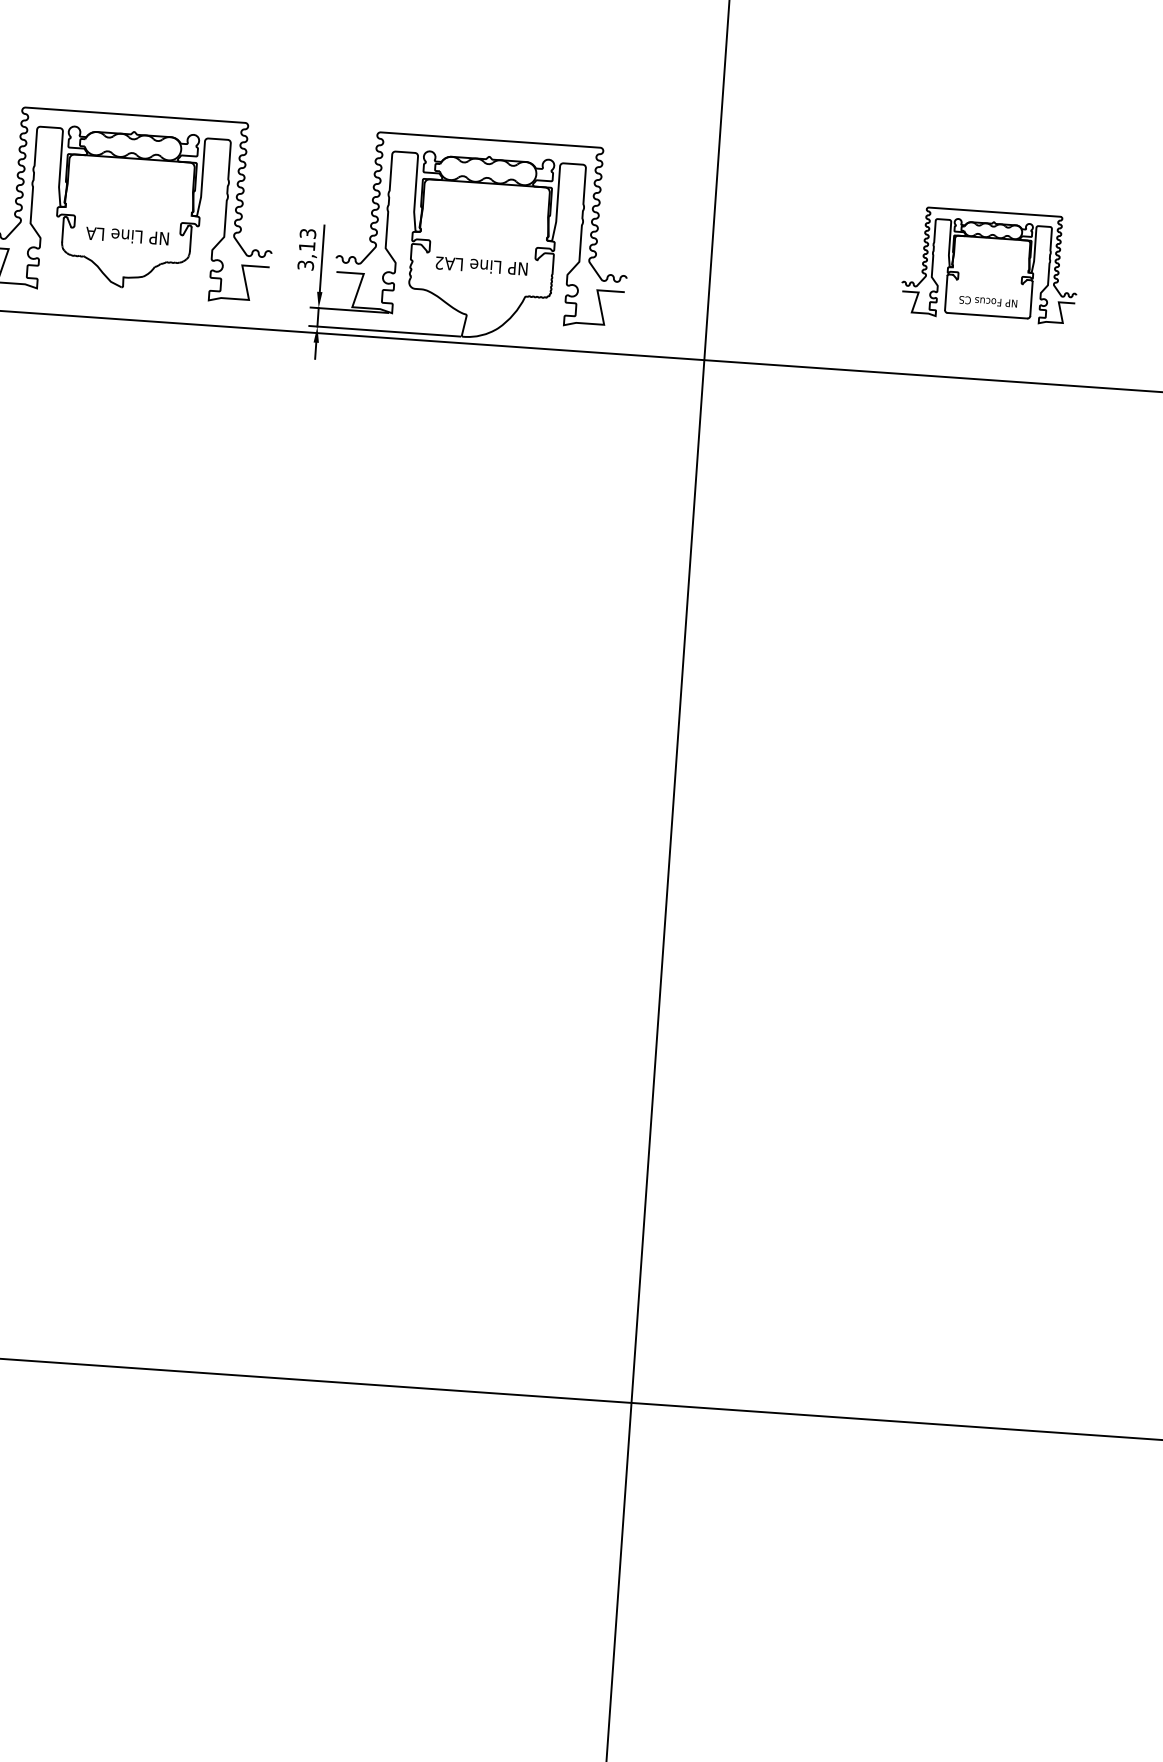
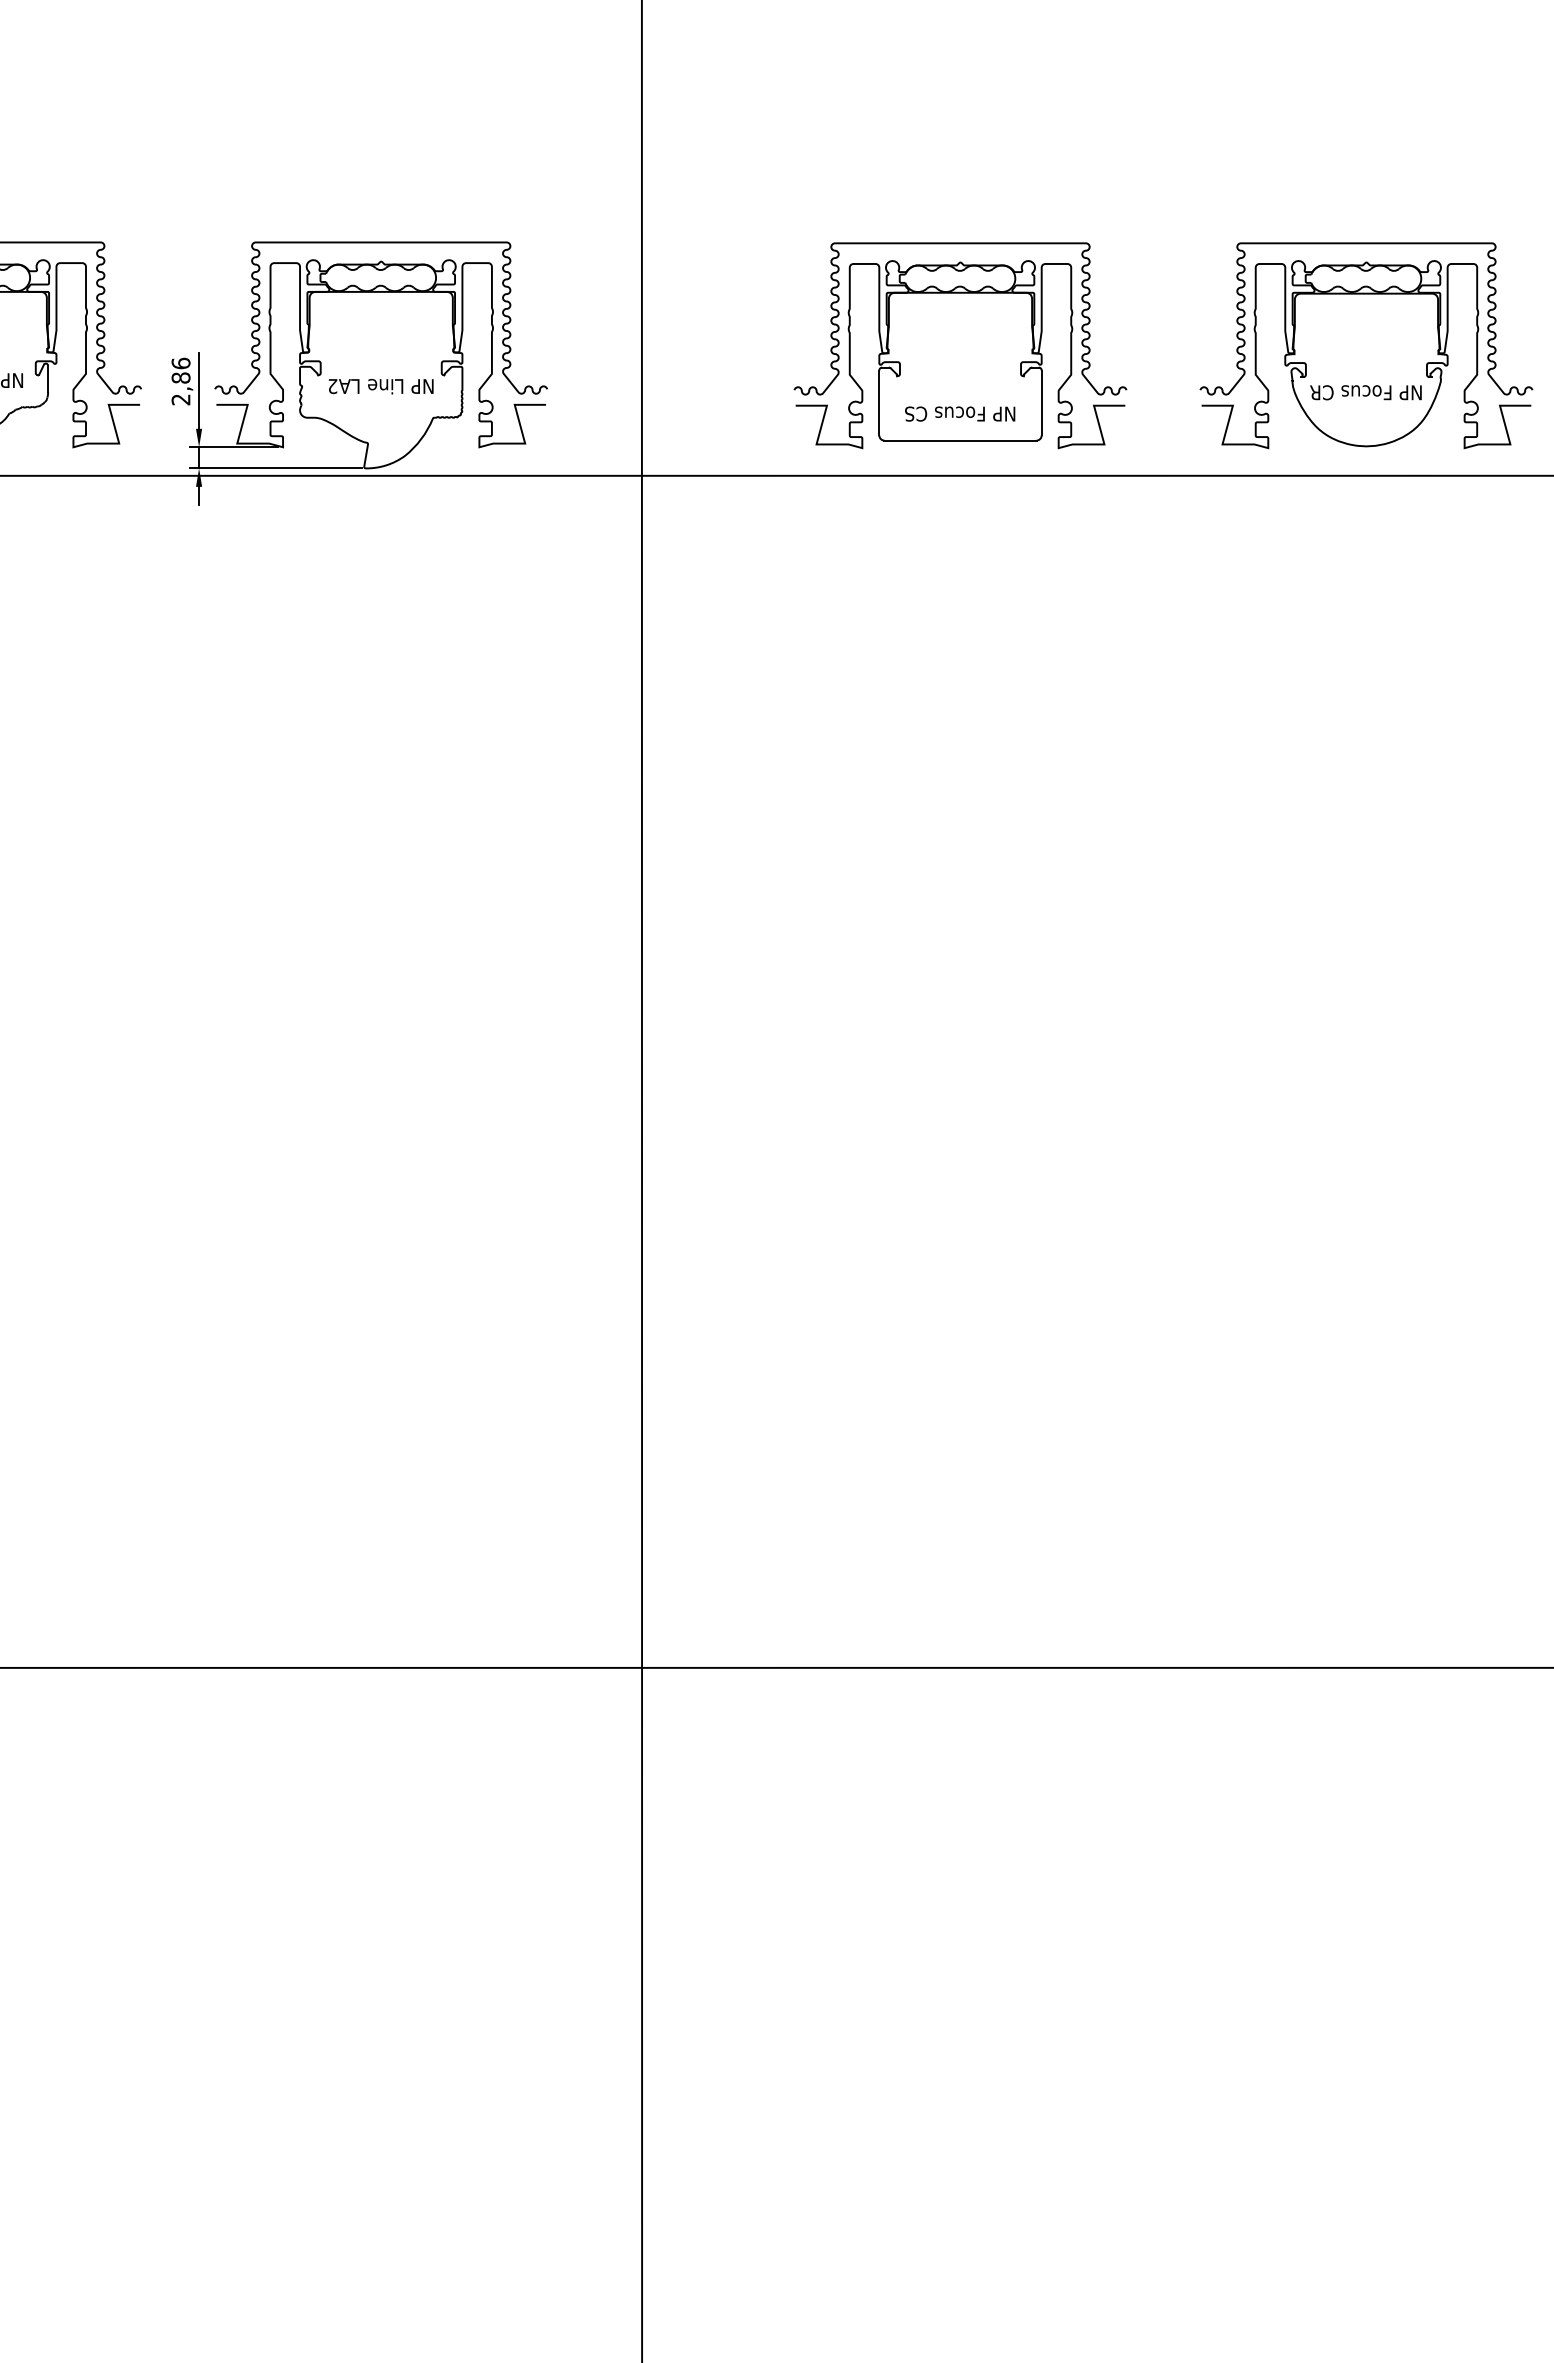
text: (306, 249) -> (180, 381), 3,13 -> 2,86
part: (990, 265) -> (960, 345), size x1.67

